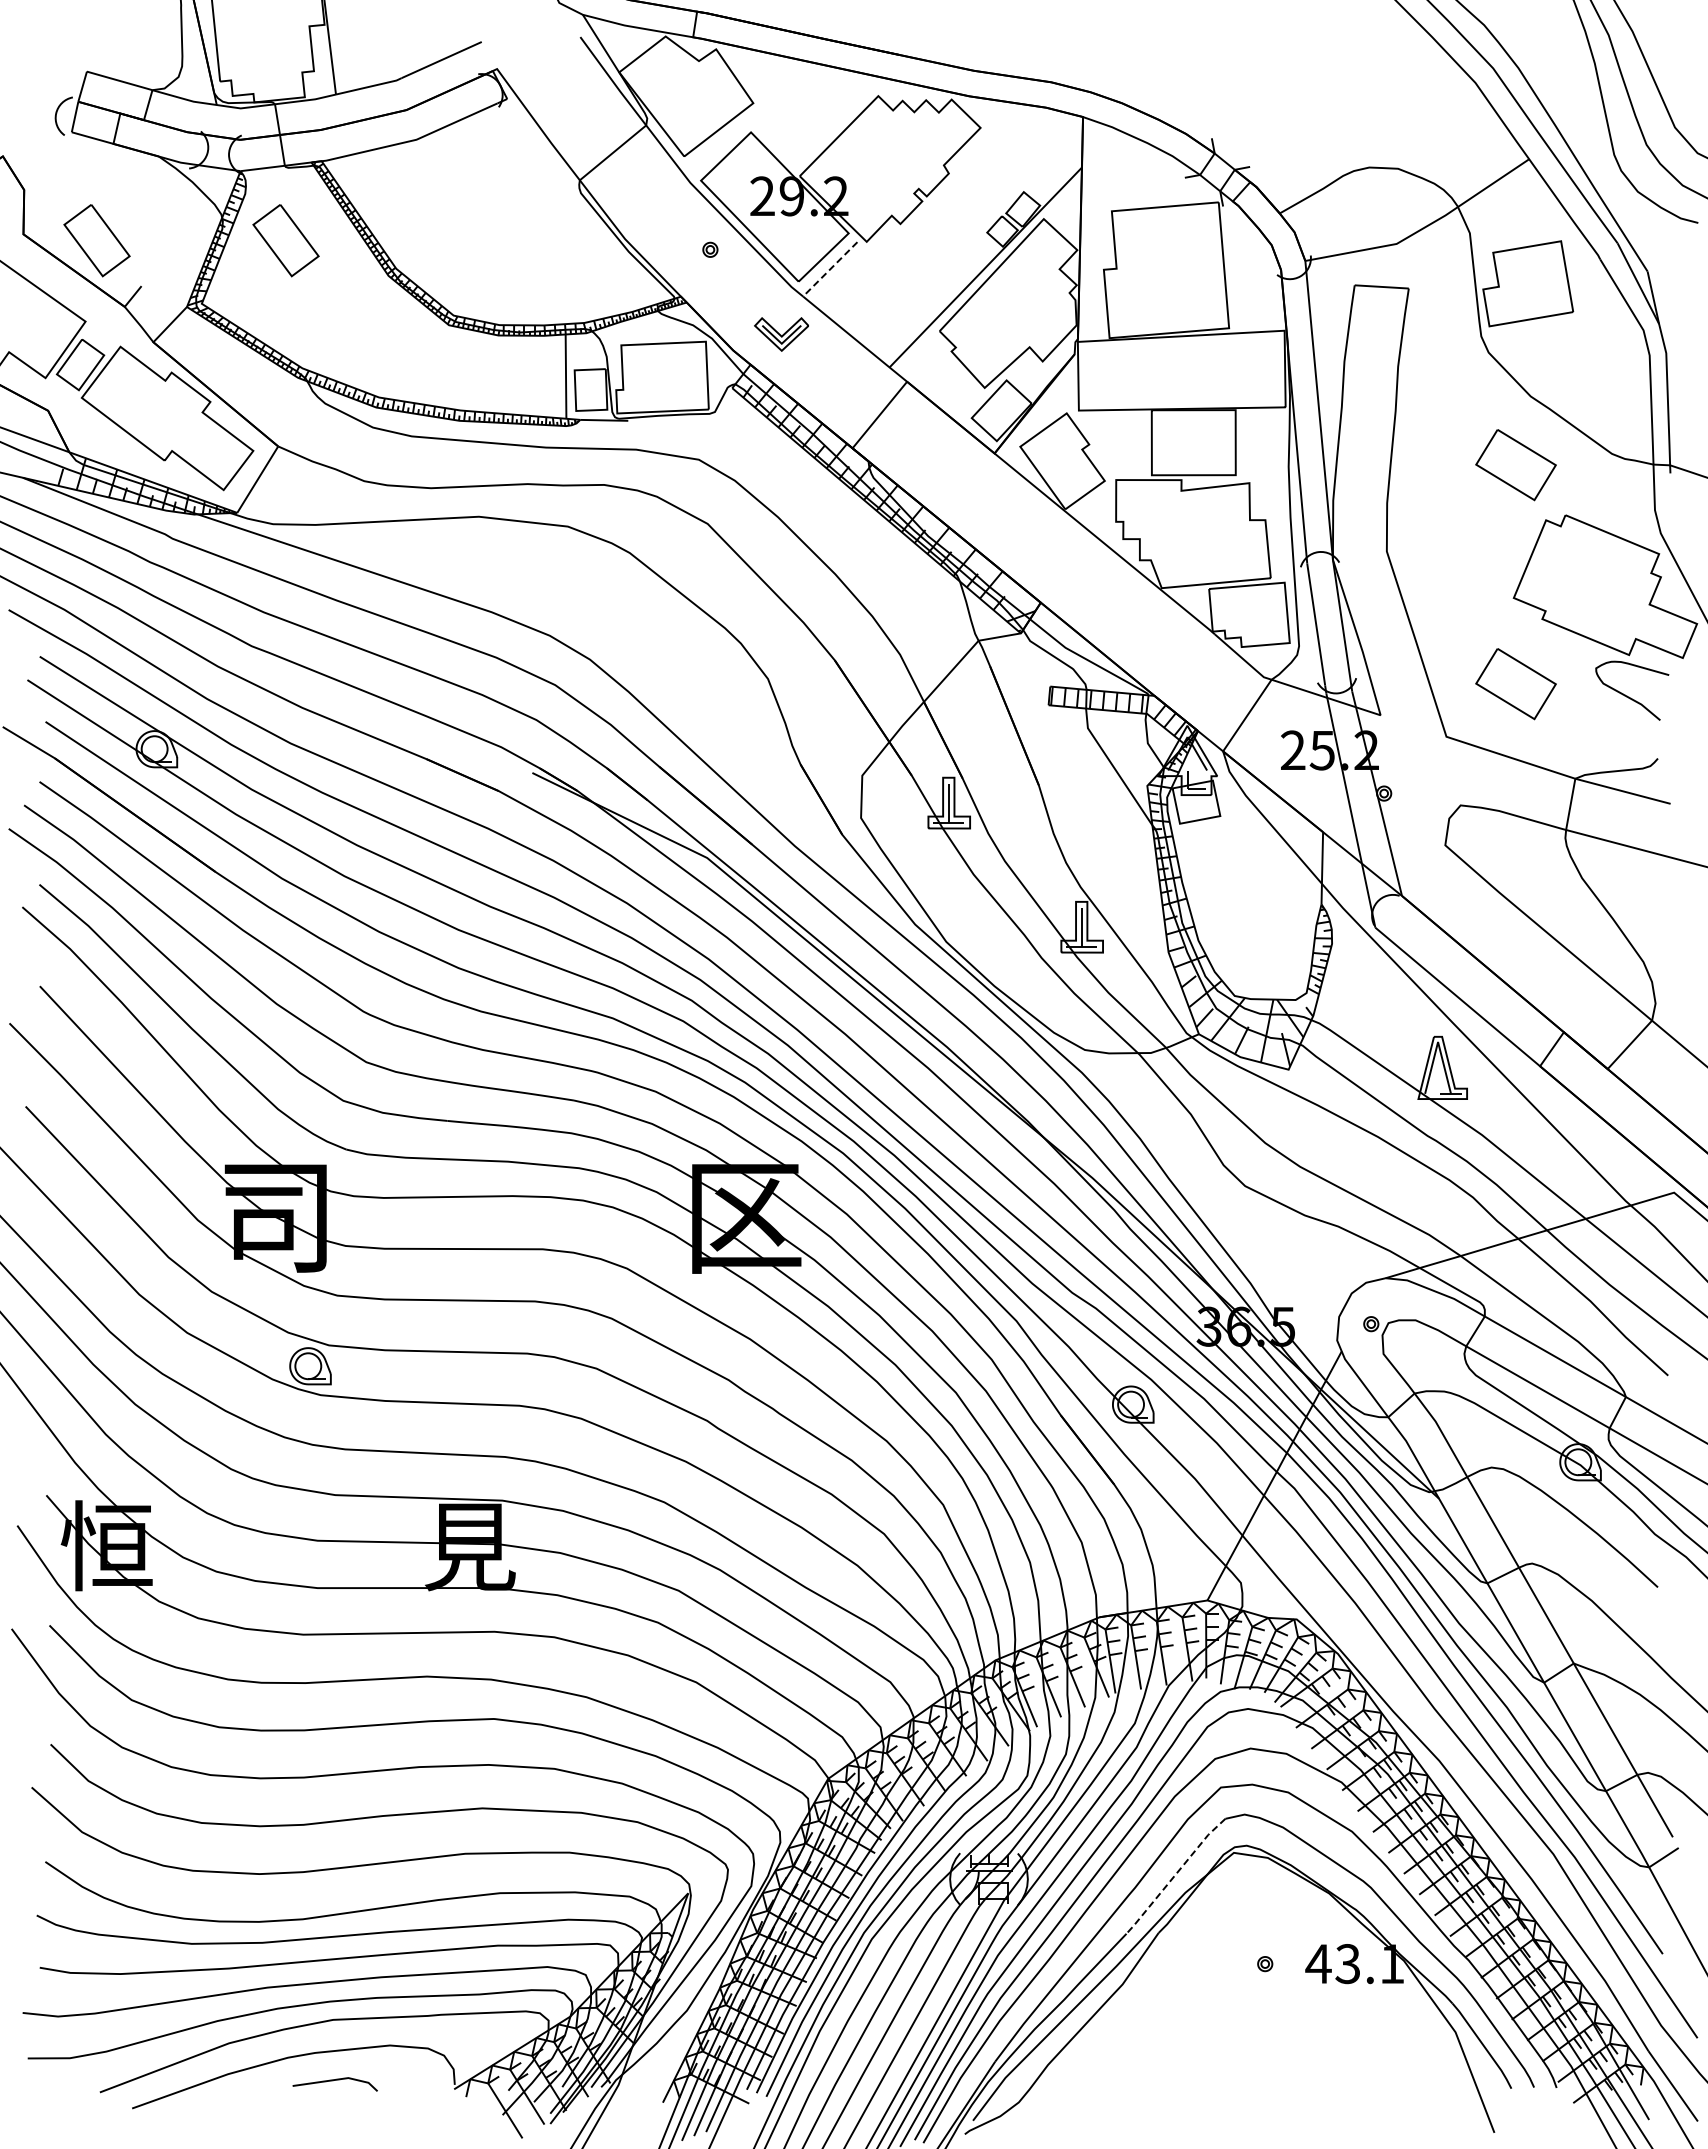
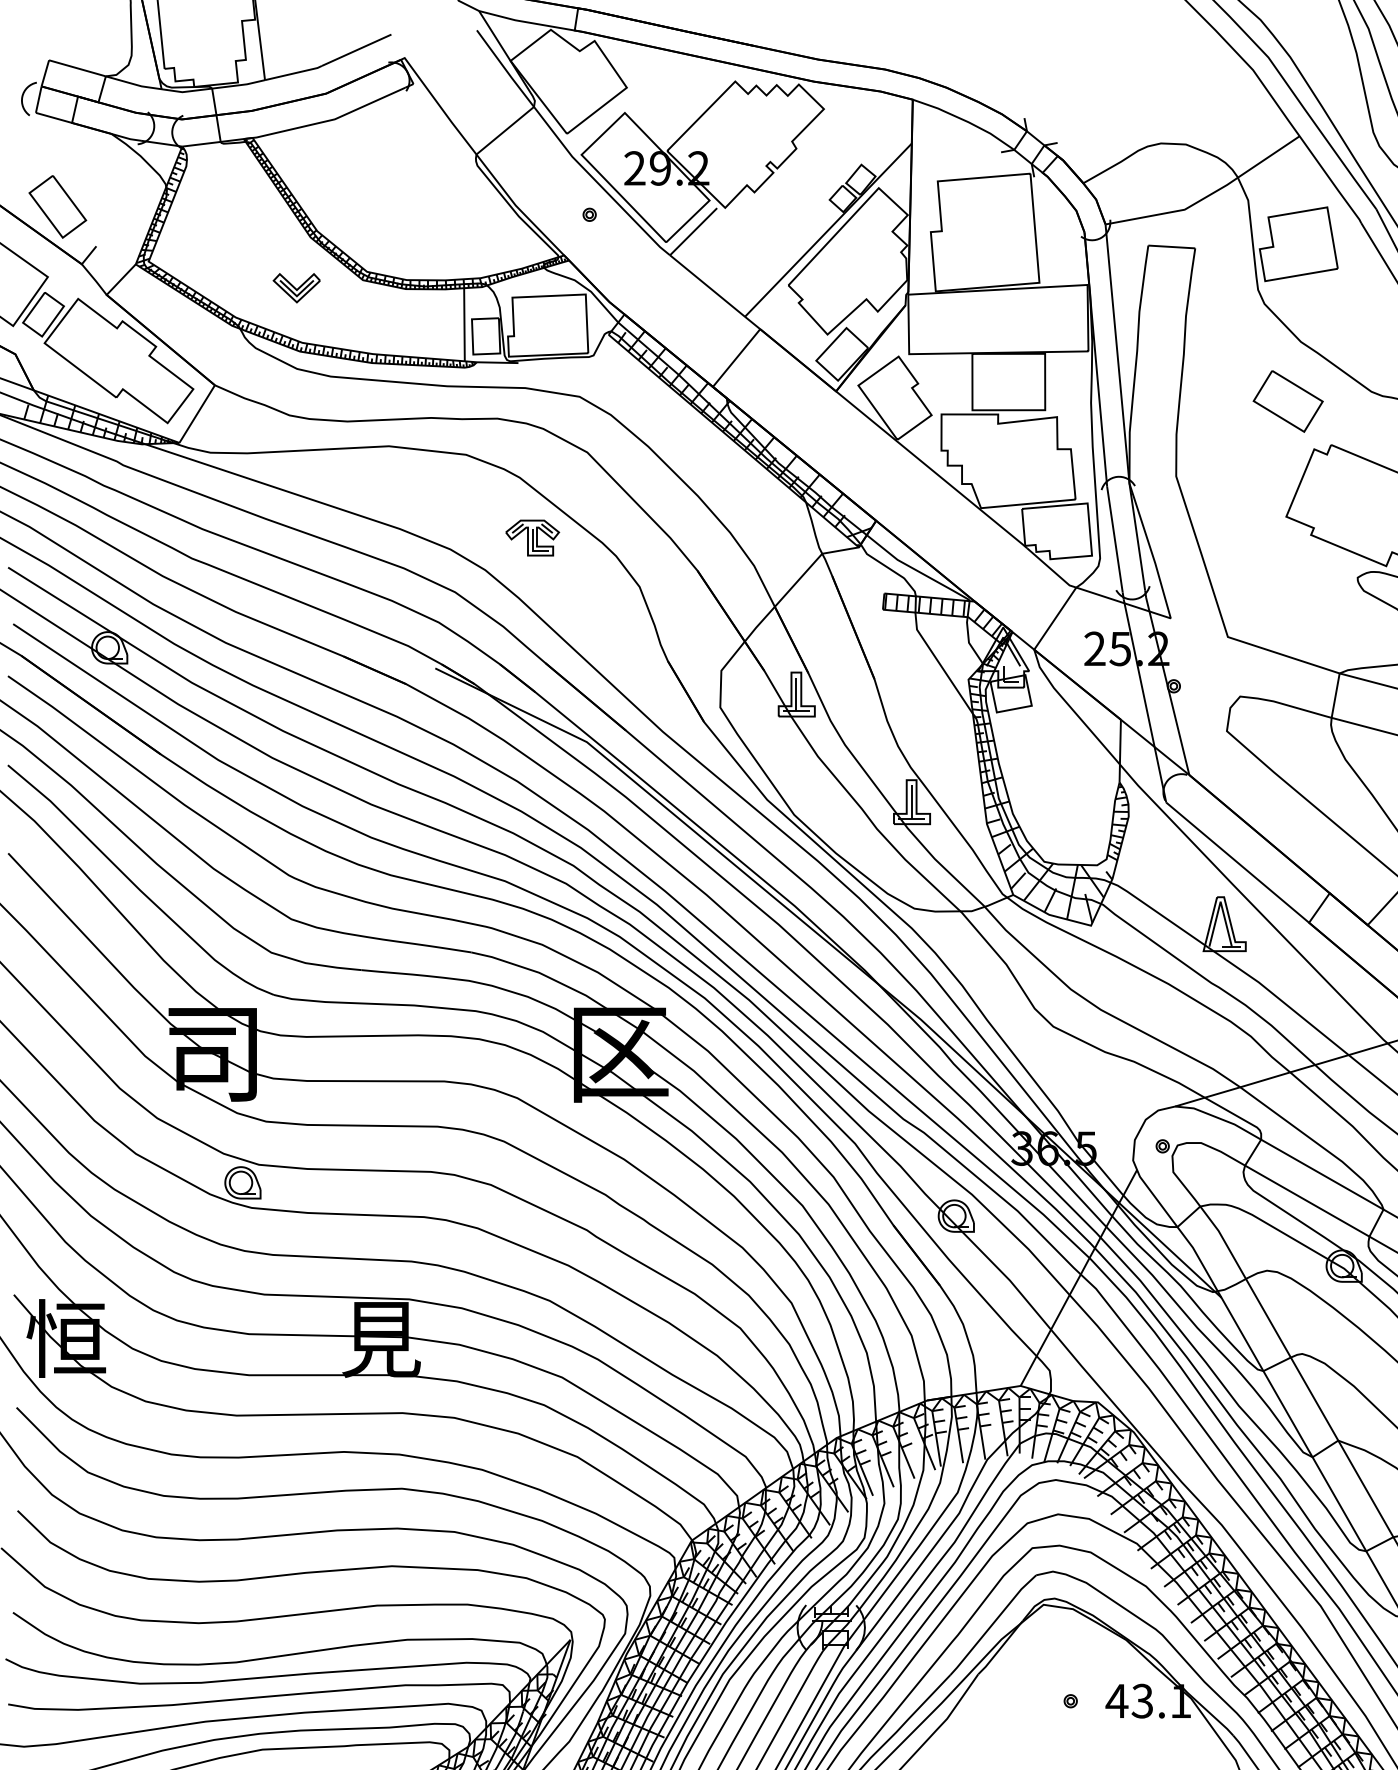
part: (285, 240) -> (221, 206), removed
line: (829, 269) -> (692, 231), dashed -> solid
part: (781, 334) -> (296, 288), moved
part: (644, 622) -> (532, 537), added
part: (1515, 684) -> (1287, 591), removed
line: (1174, 1875) -> (992, 1624), dashed -> solid

